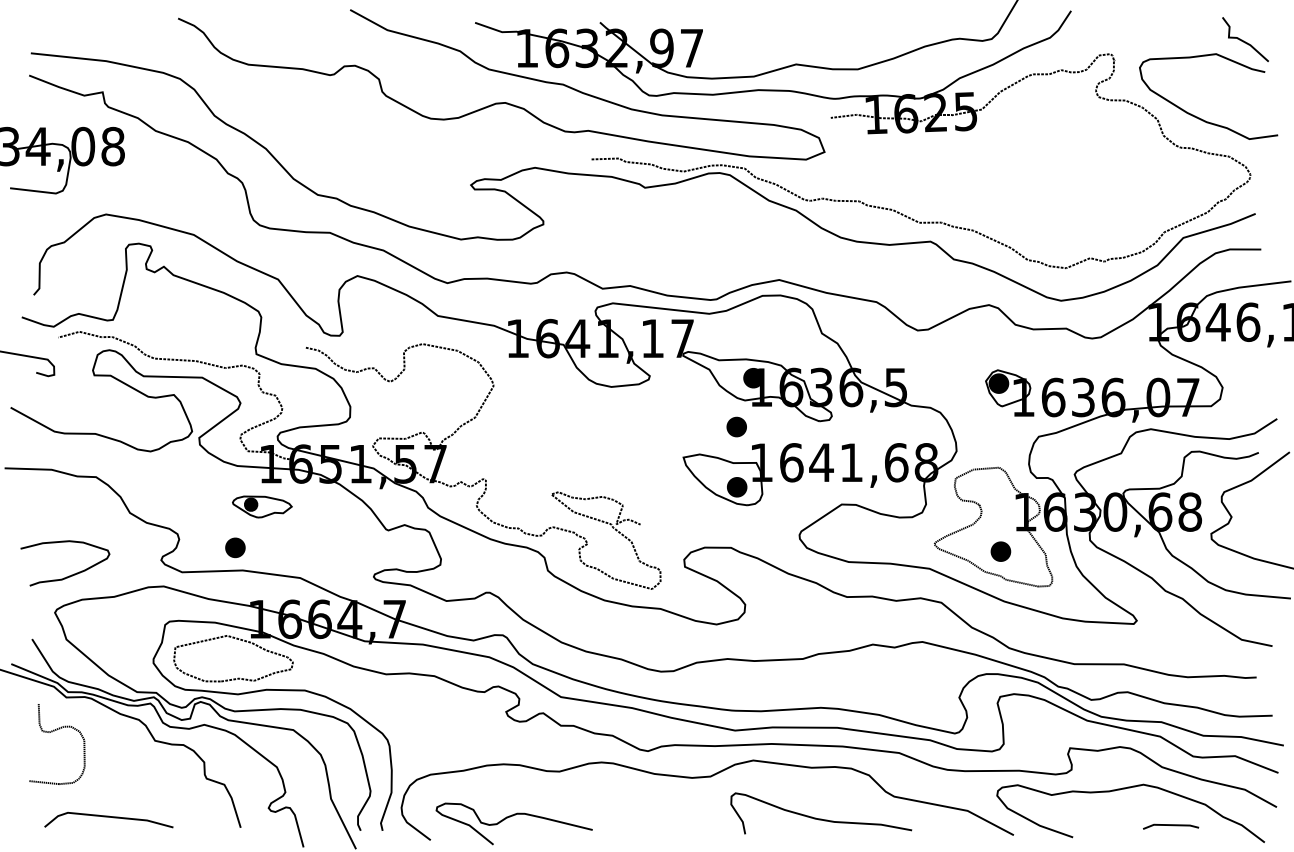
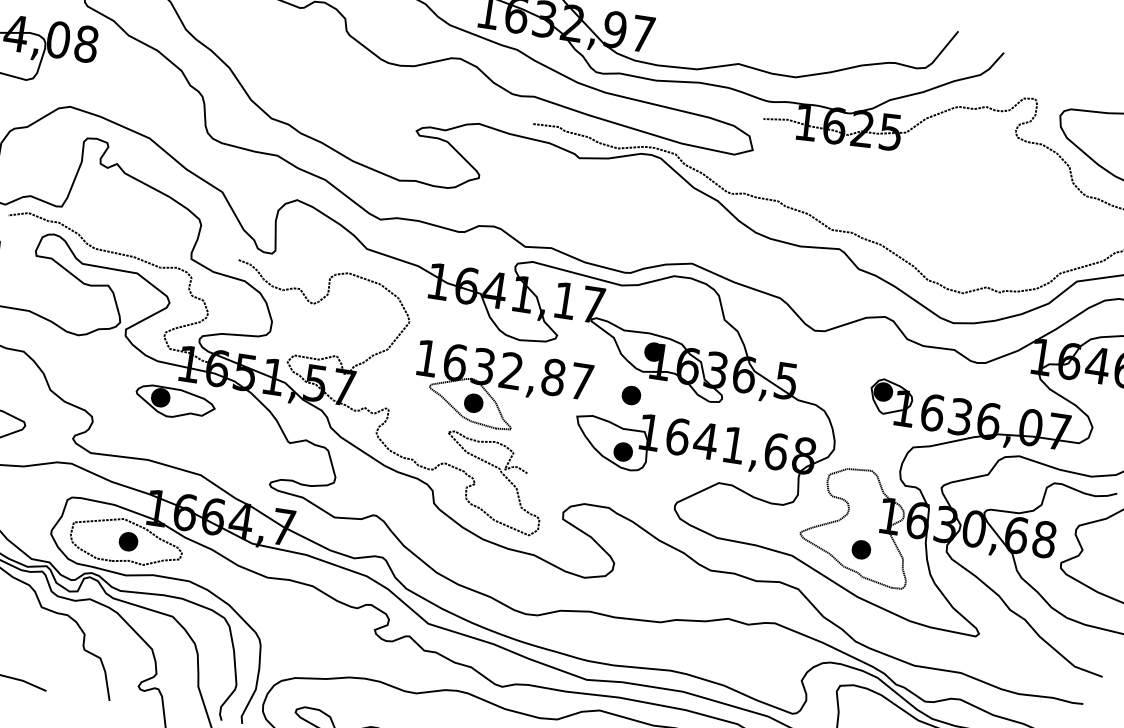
part: (600, 441) -> (501, 389), added
part: (262, 506) -> (175, 402), size x1.43
part: (235, 547) -> (128, 541), moved

